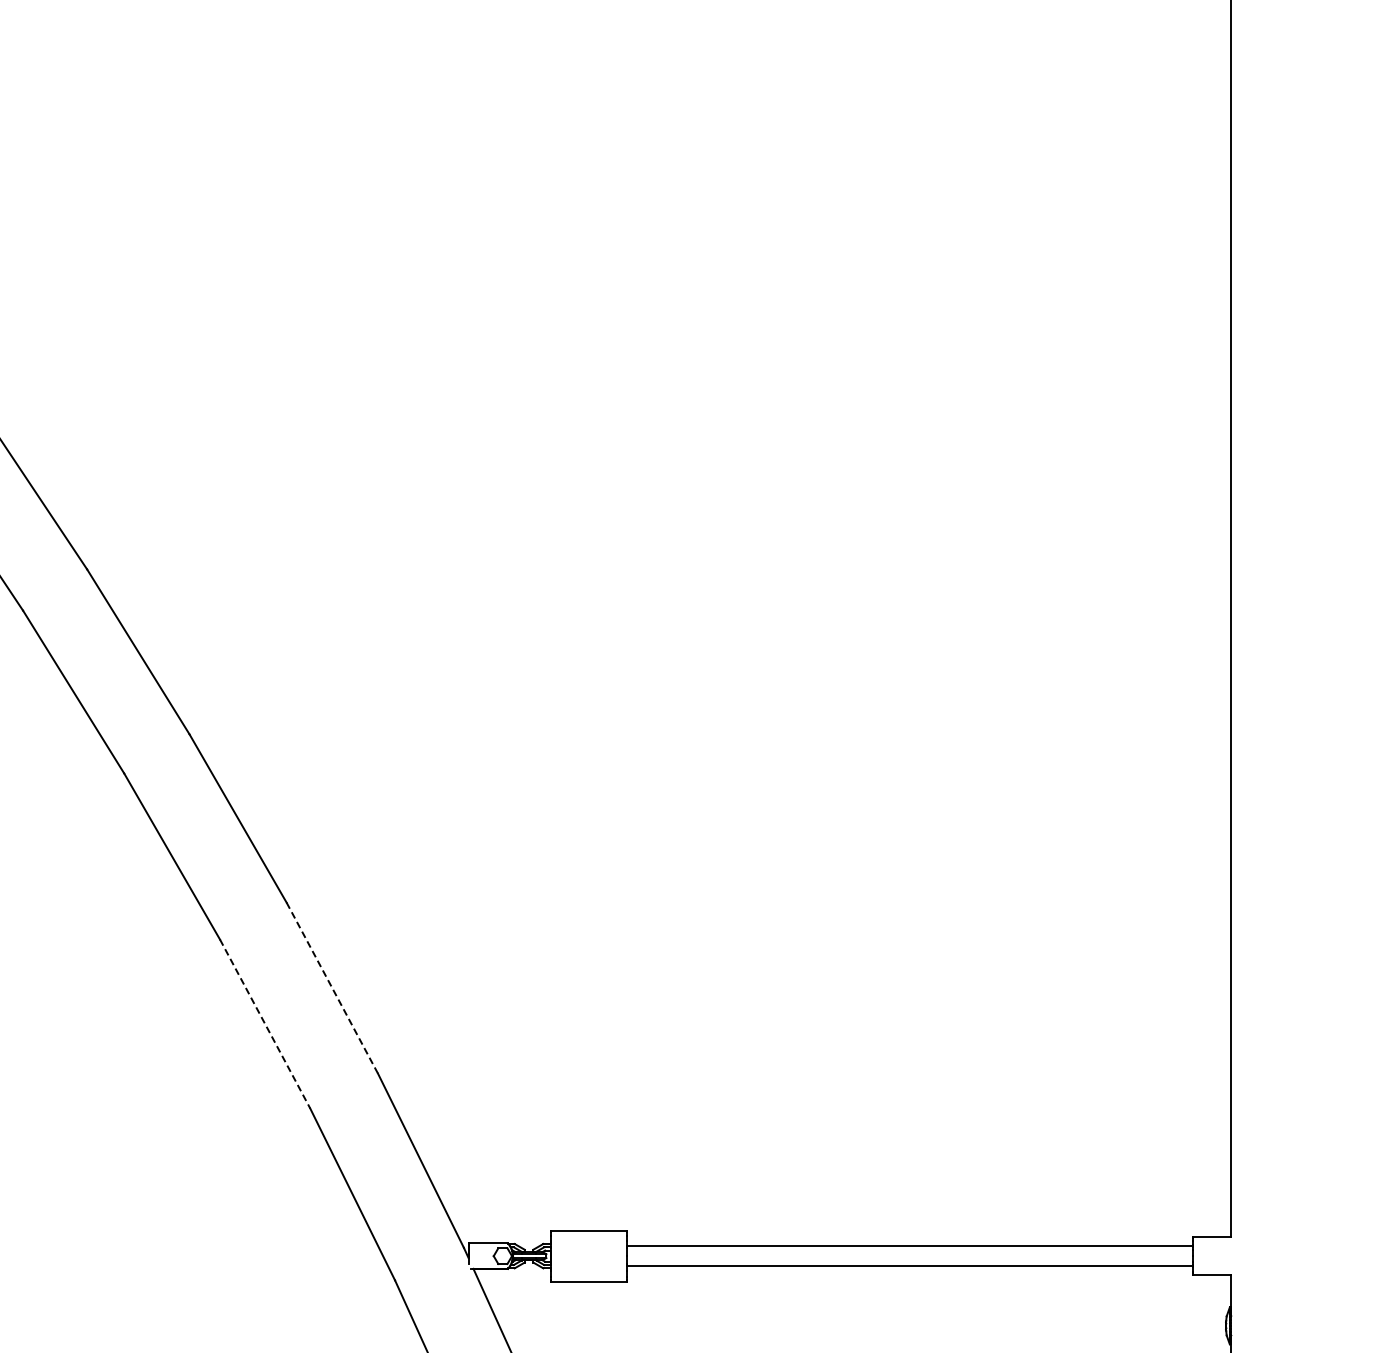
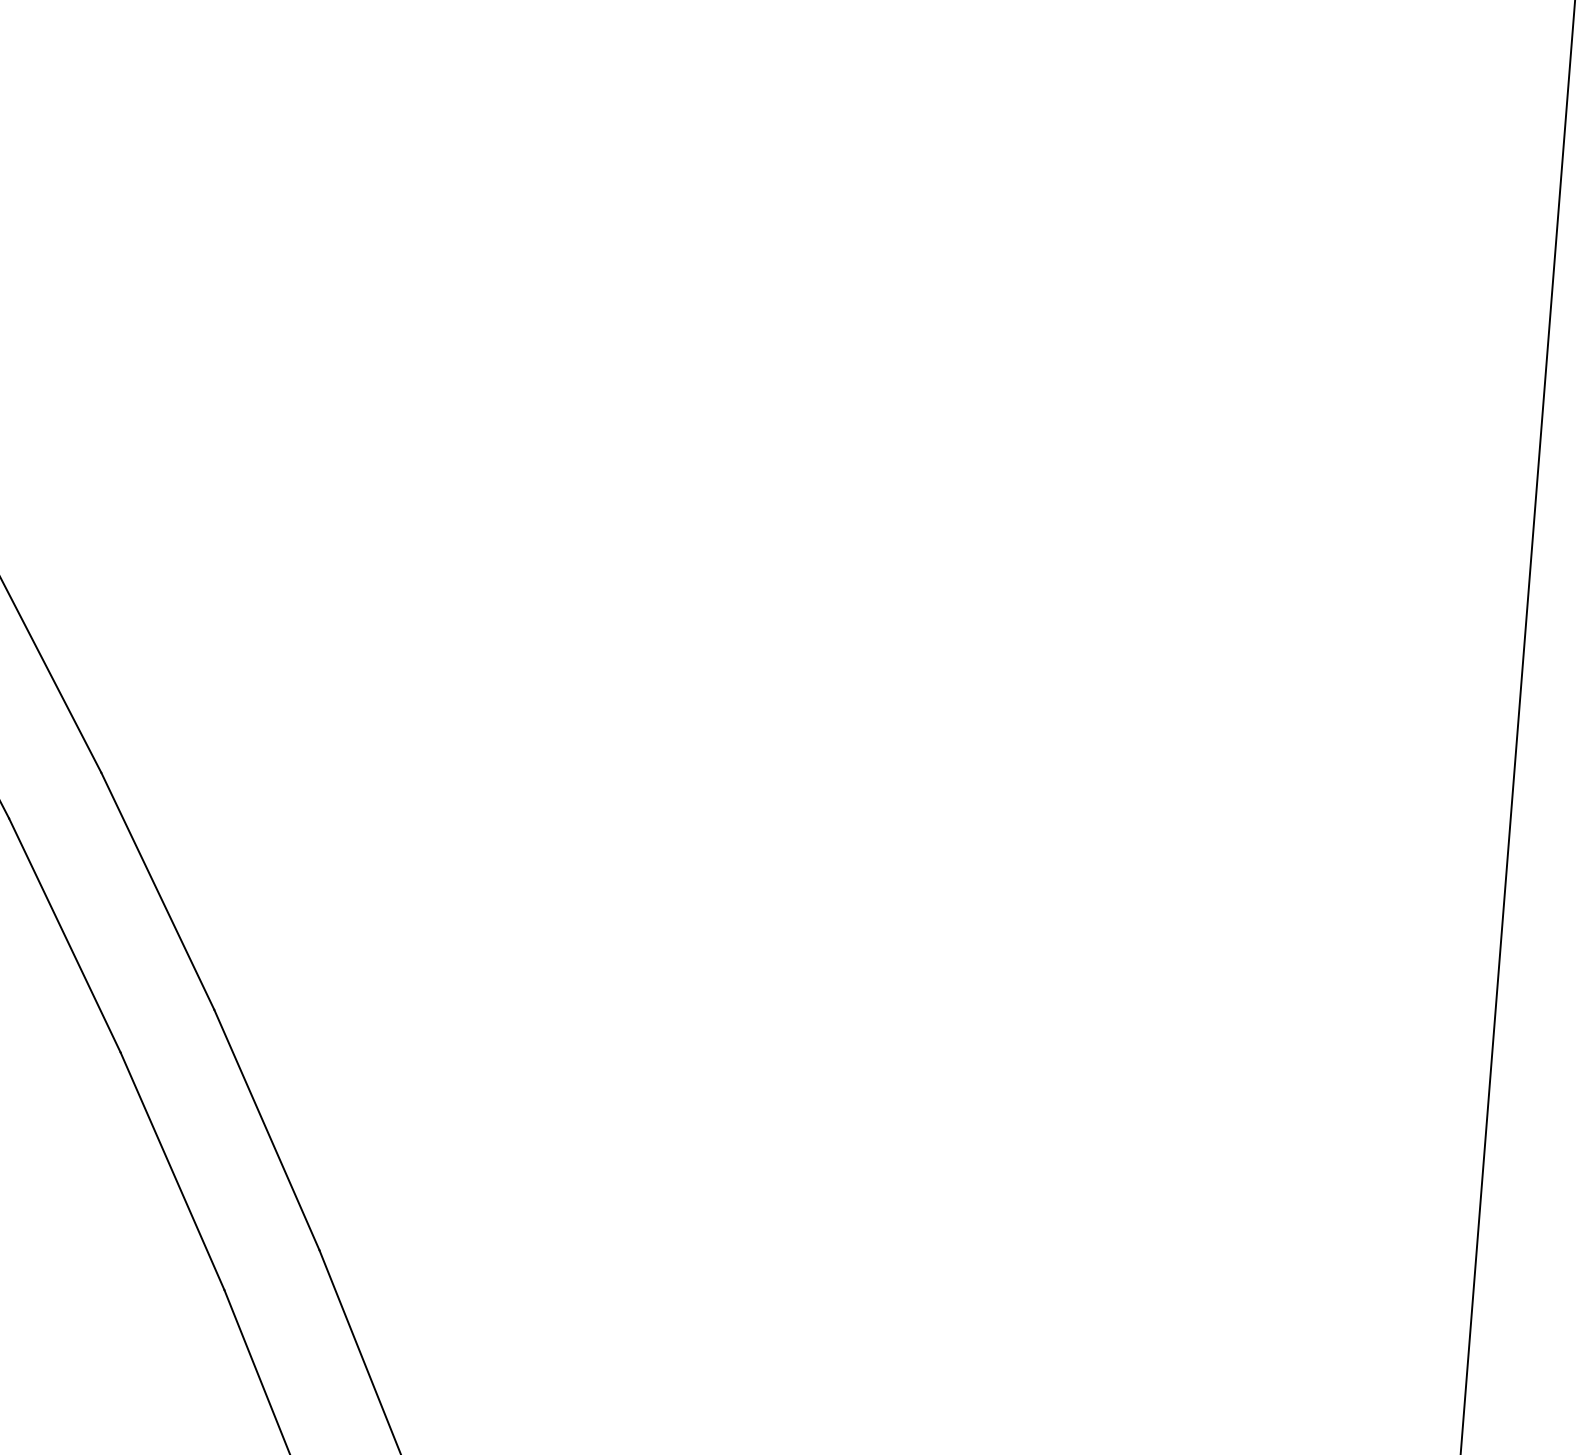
line: (332, 988) -> (267, 1130), dashed -> solid
line: (265, 1024) -> (172, 1171), dashed -> solid

